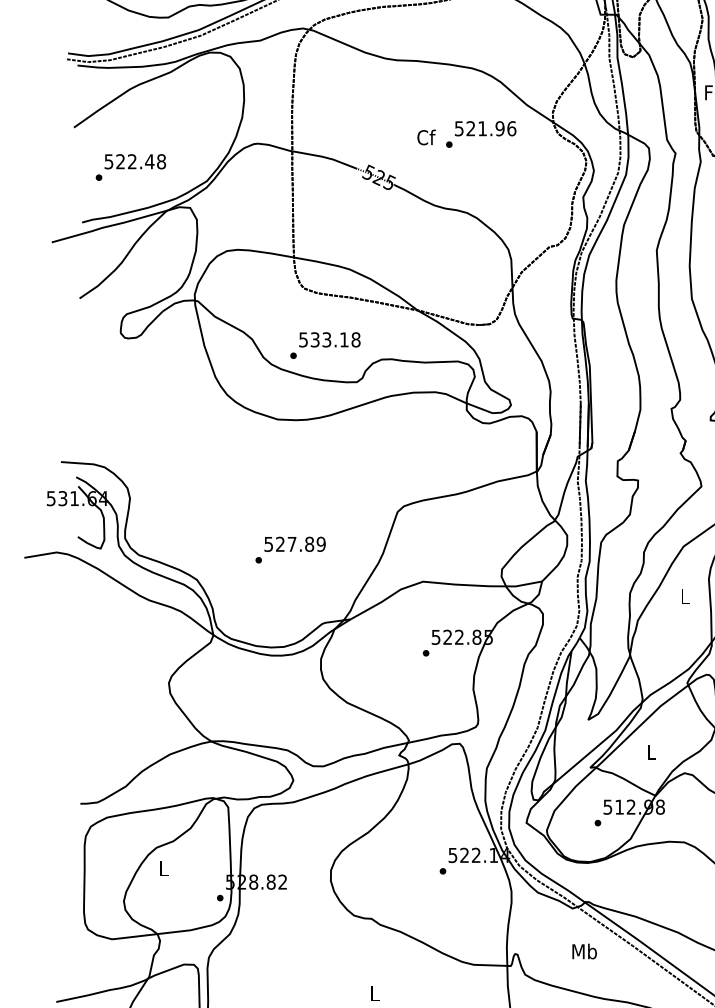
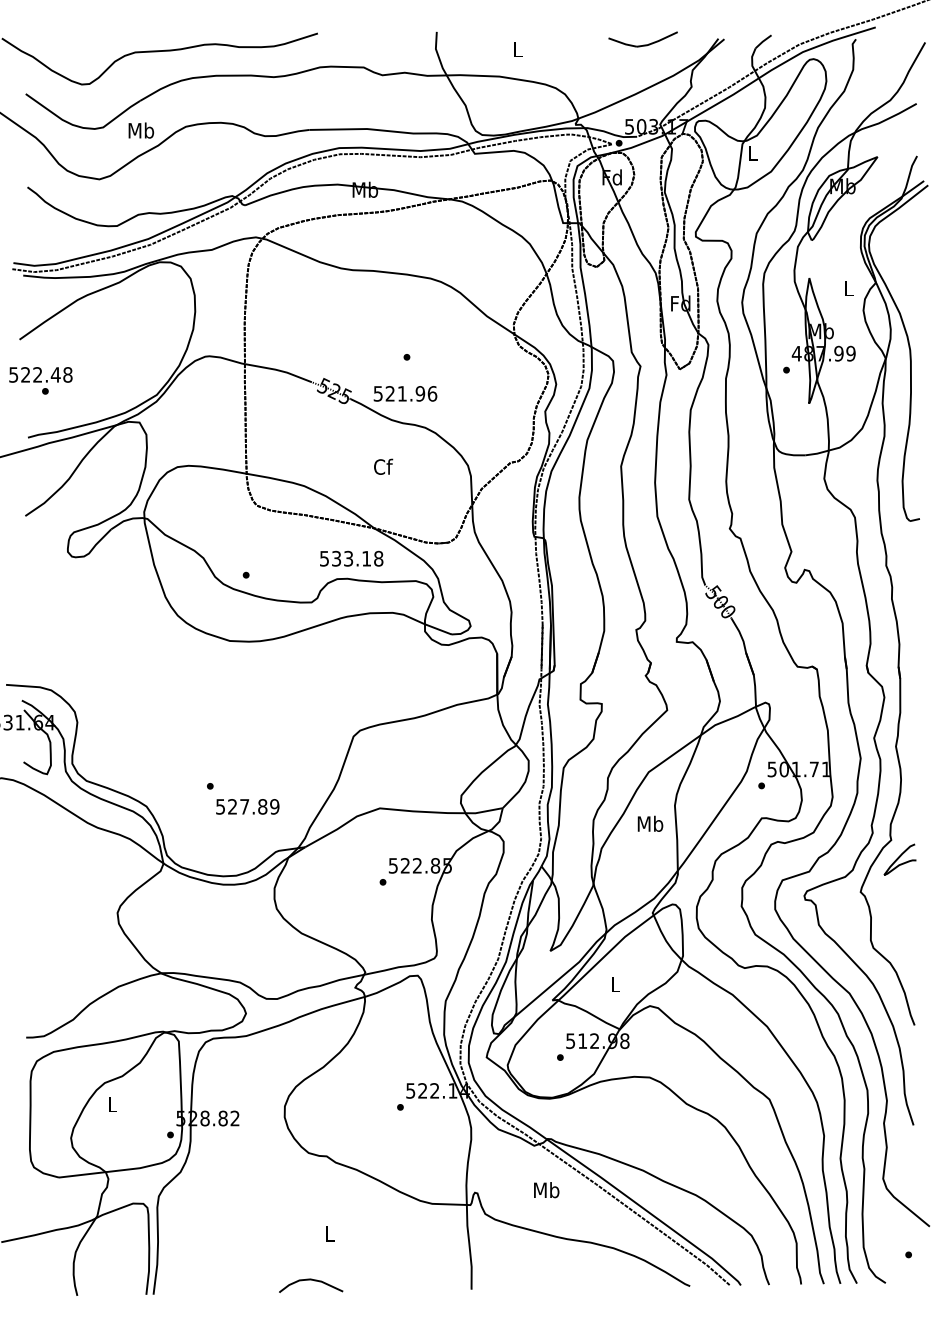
text: (485, 128) -> (405, 393), moved
text: (426, 137) -> (383, 466), moved
text: (134, 161) -> (40, 374), moved
text: (329, 339) -> (351, 558), moved
text: (294, 544) -> (247, 806), moved
text: (685, 596) -> (650, 823), L -> Mb

